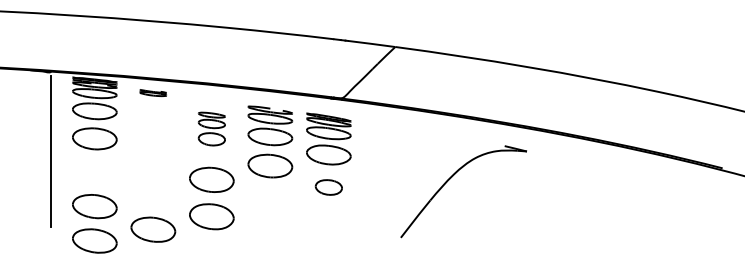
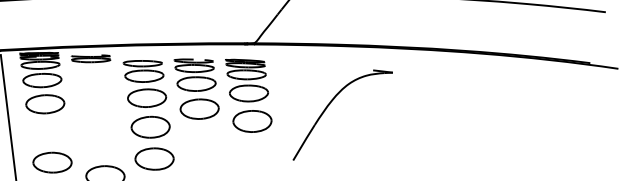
part: (152, 92) -> (90, 58), size x1.67
part: (211, 128) -> (144, 82), size x1.67
part: (451, 178) -> (330, 103), moved
part: (328, 187) -> (252, 121), size x1.67

